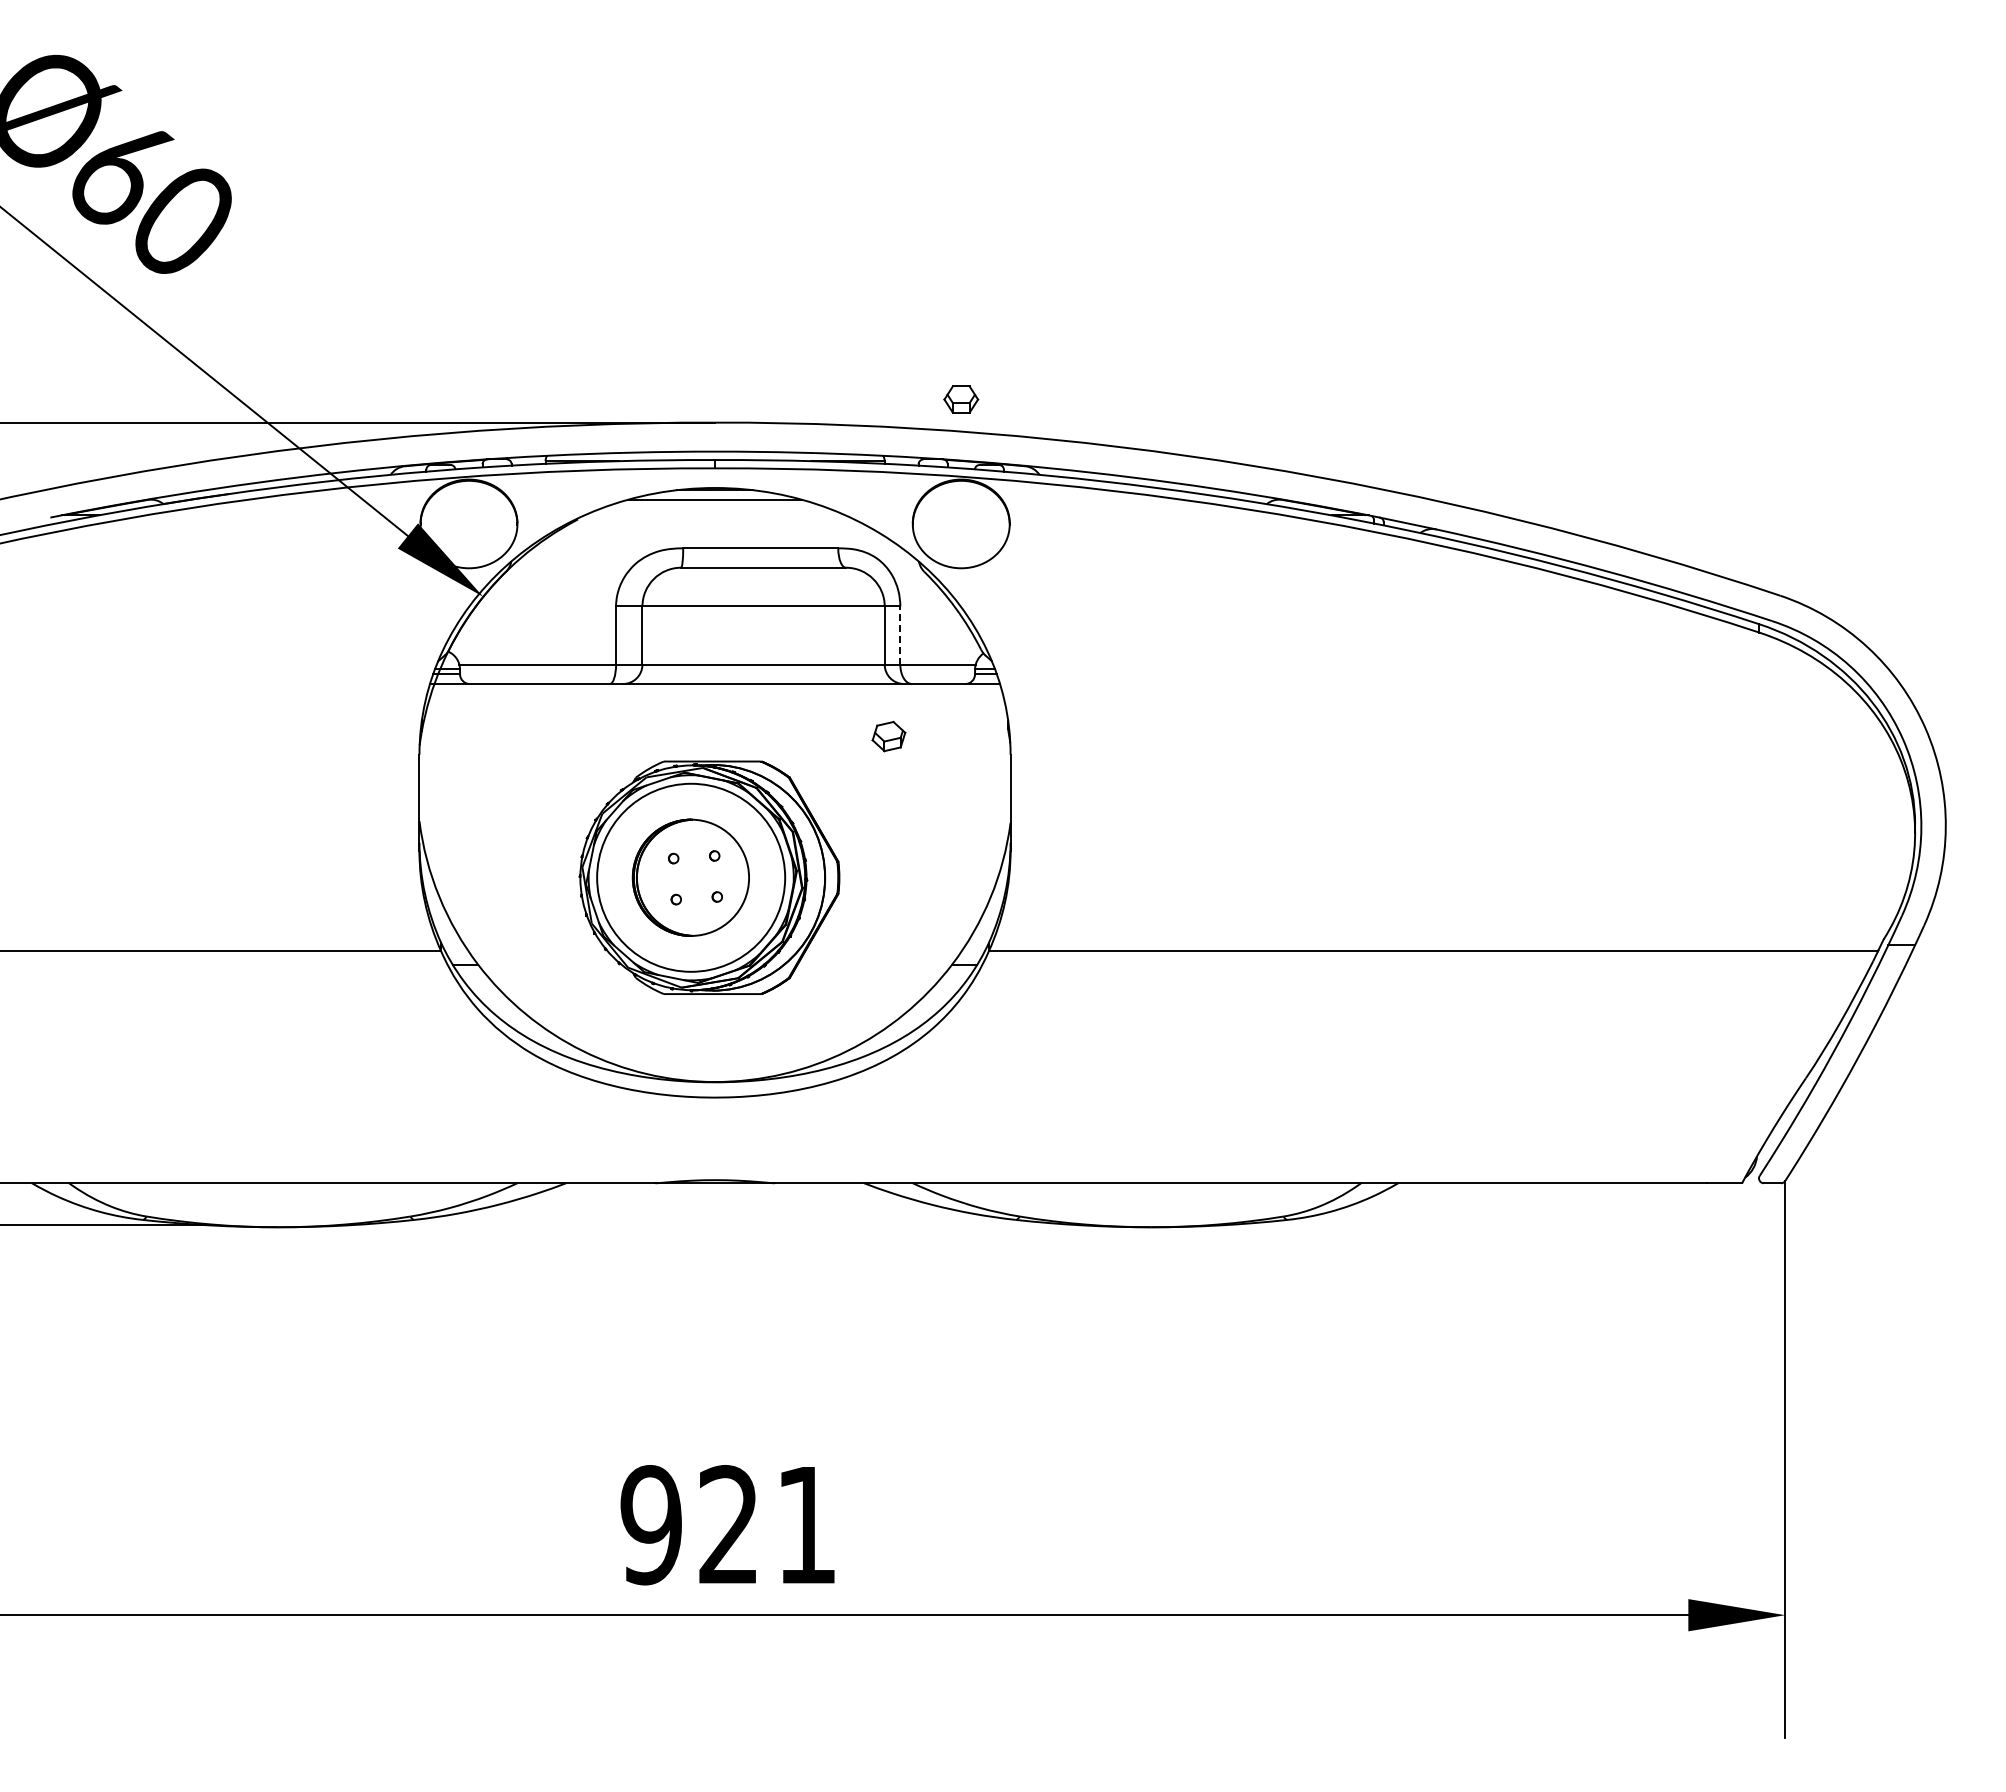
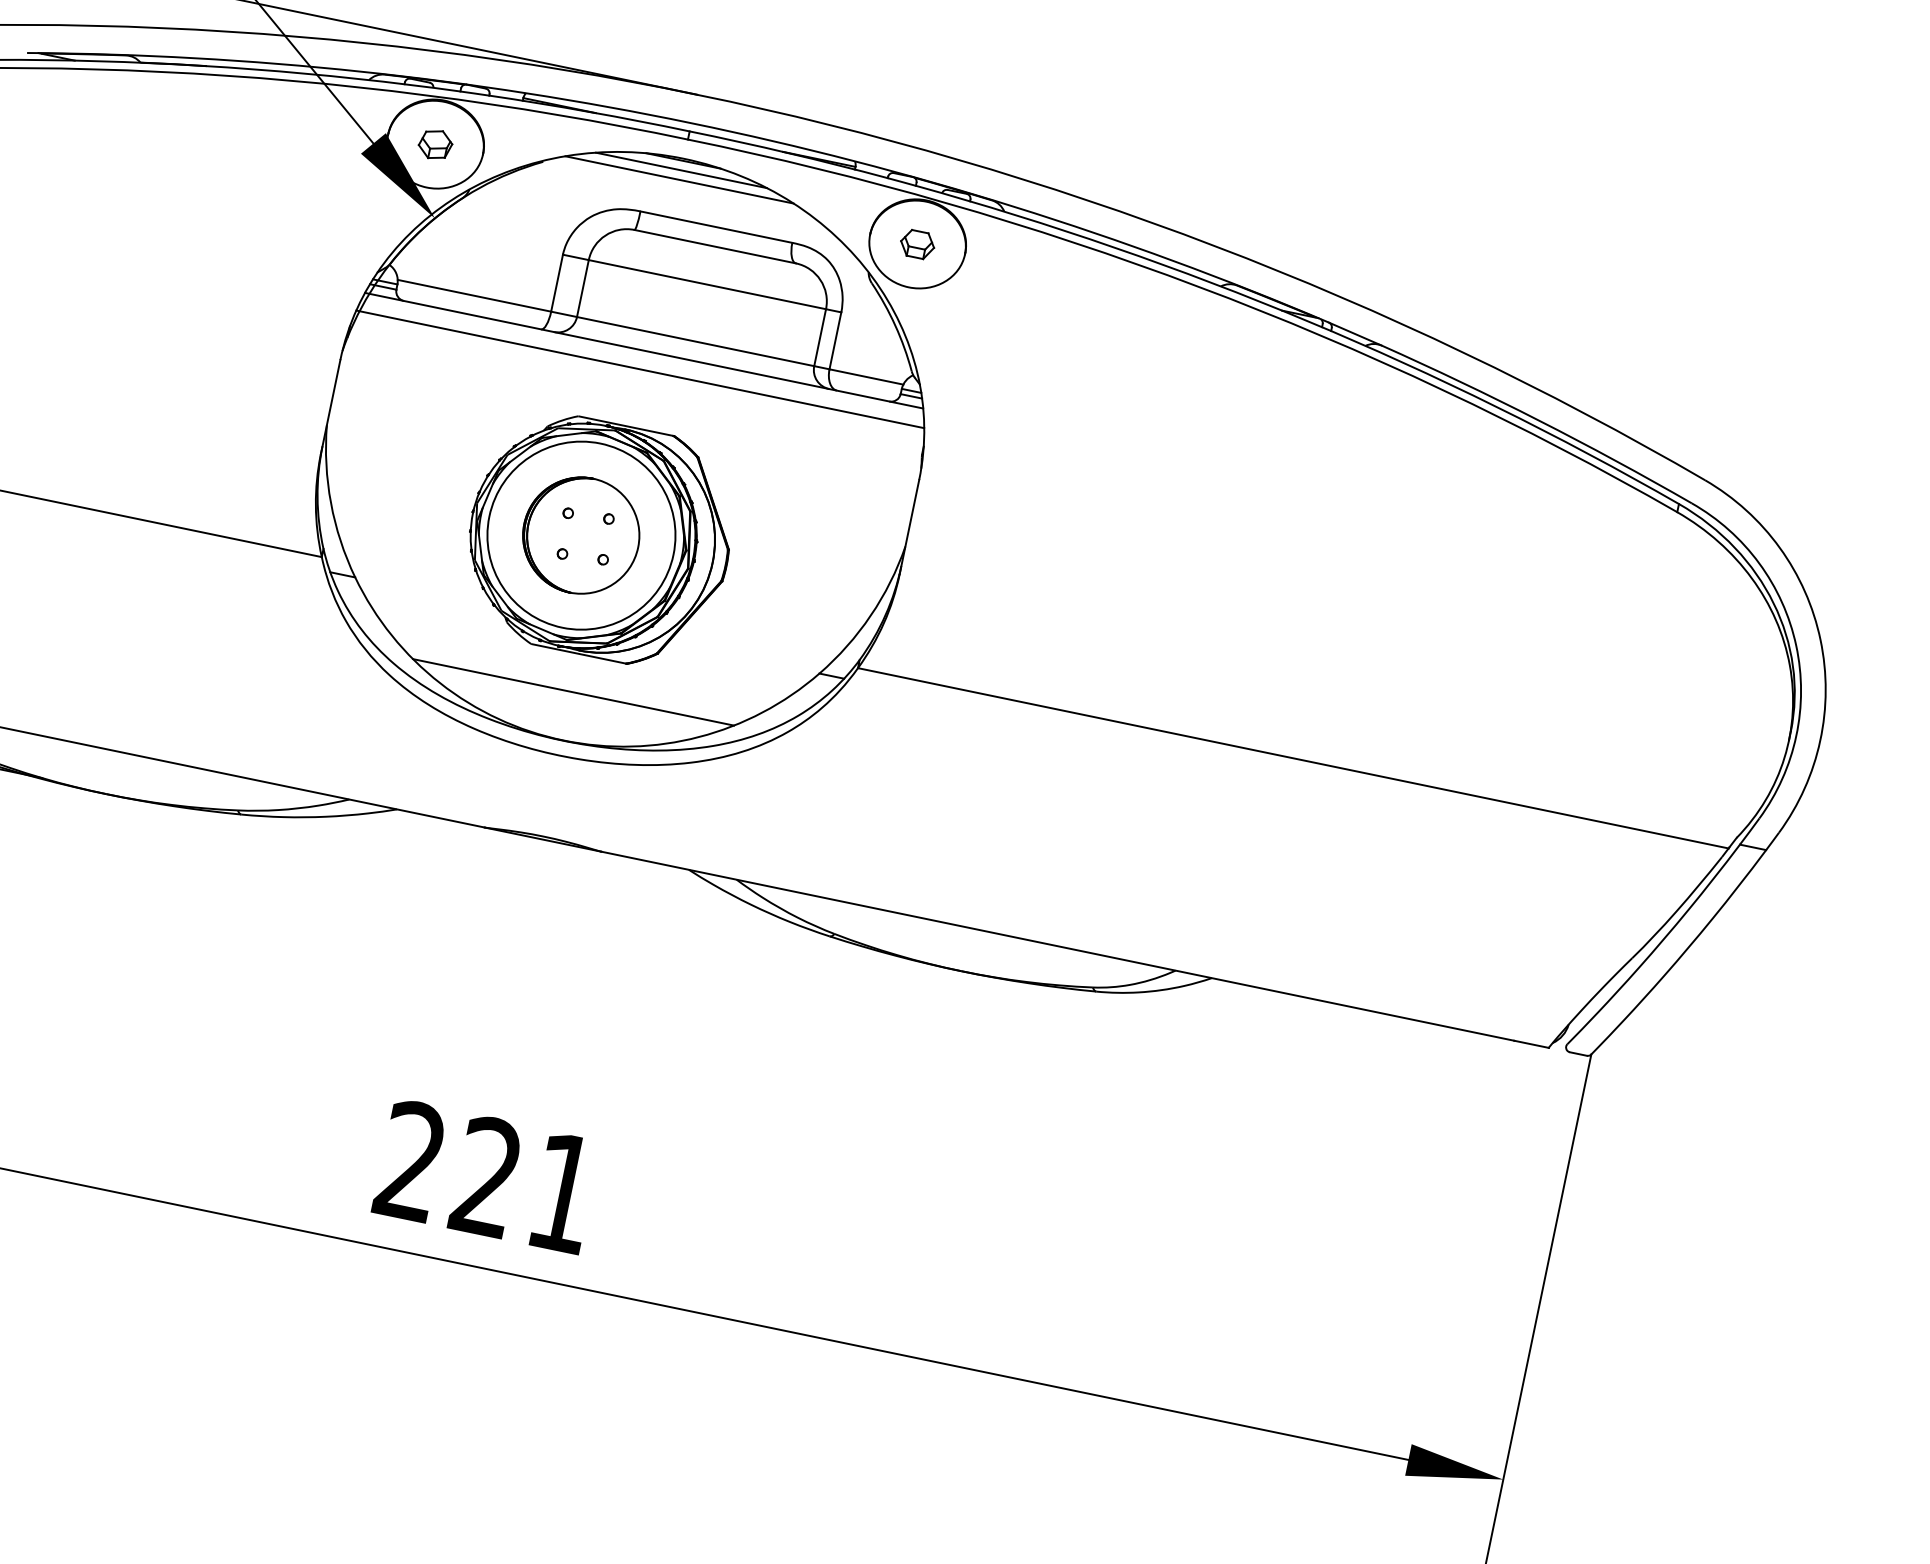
part: (961, 399) -> (917, 244), moved
line: (714, 509) -> (679, 179), added
line: (900, 635) -> (835, 340), dashed -> solid
line: (714, 703) -> (639, 369), added
part: (888, 736) -> (435, 144), moved
line: (715, 1032) -> (573, 692), added
text: (650, 1525) -> (410, 1161), 921 -> 221

